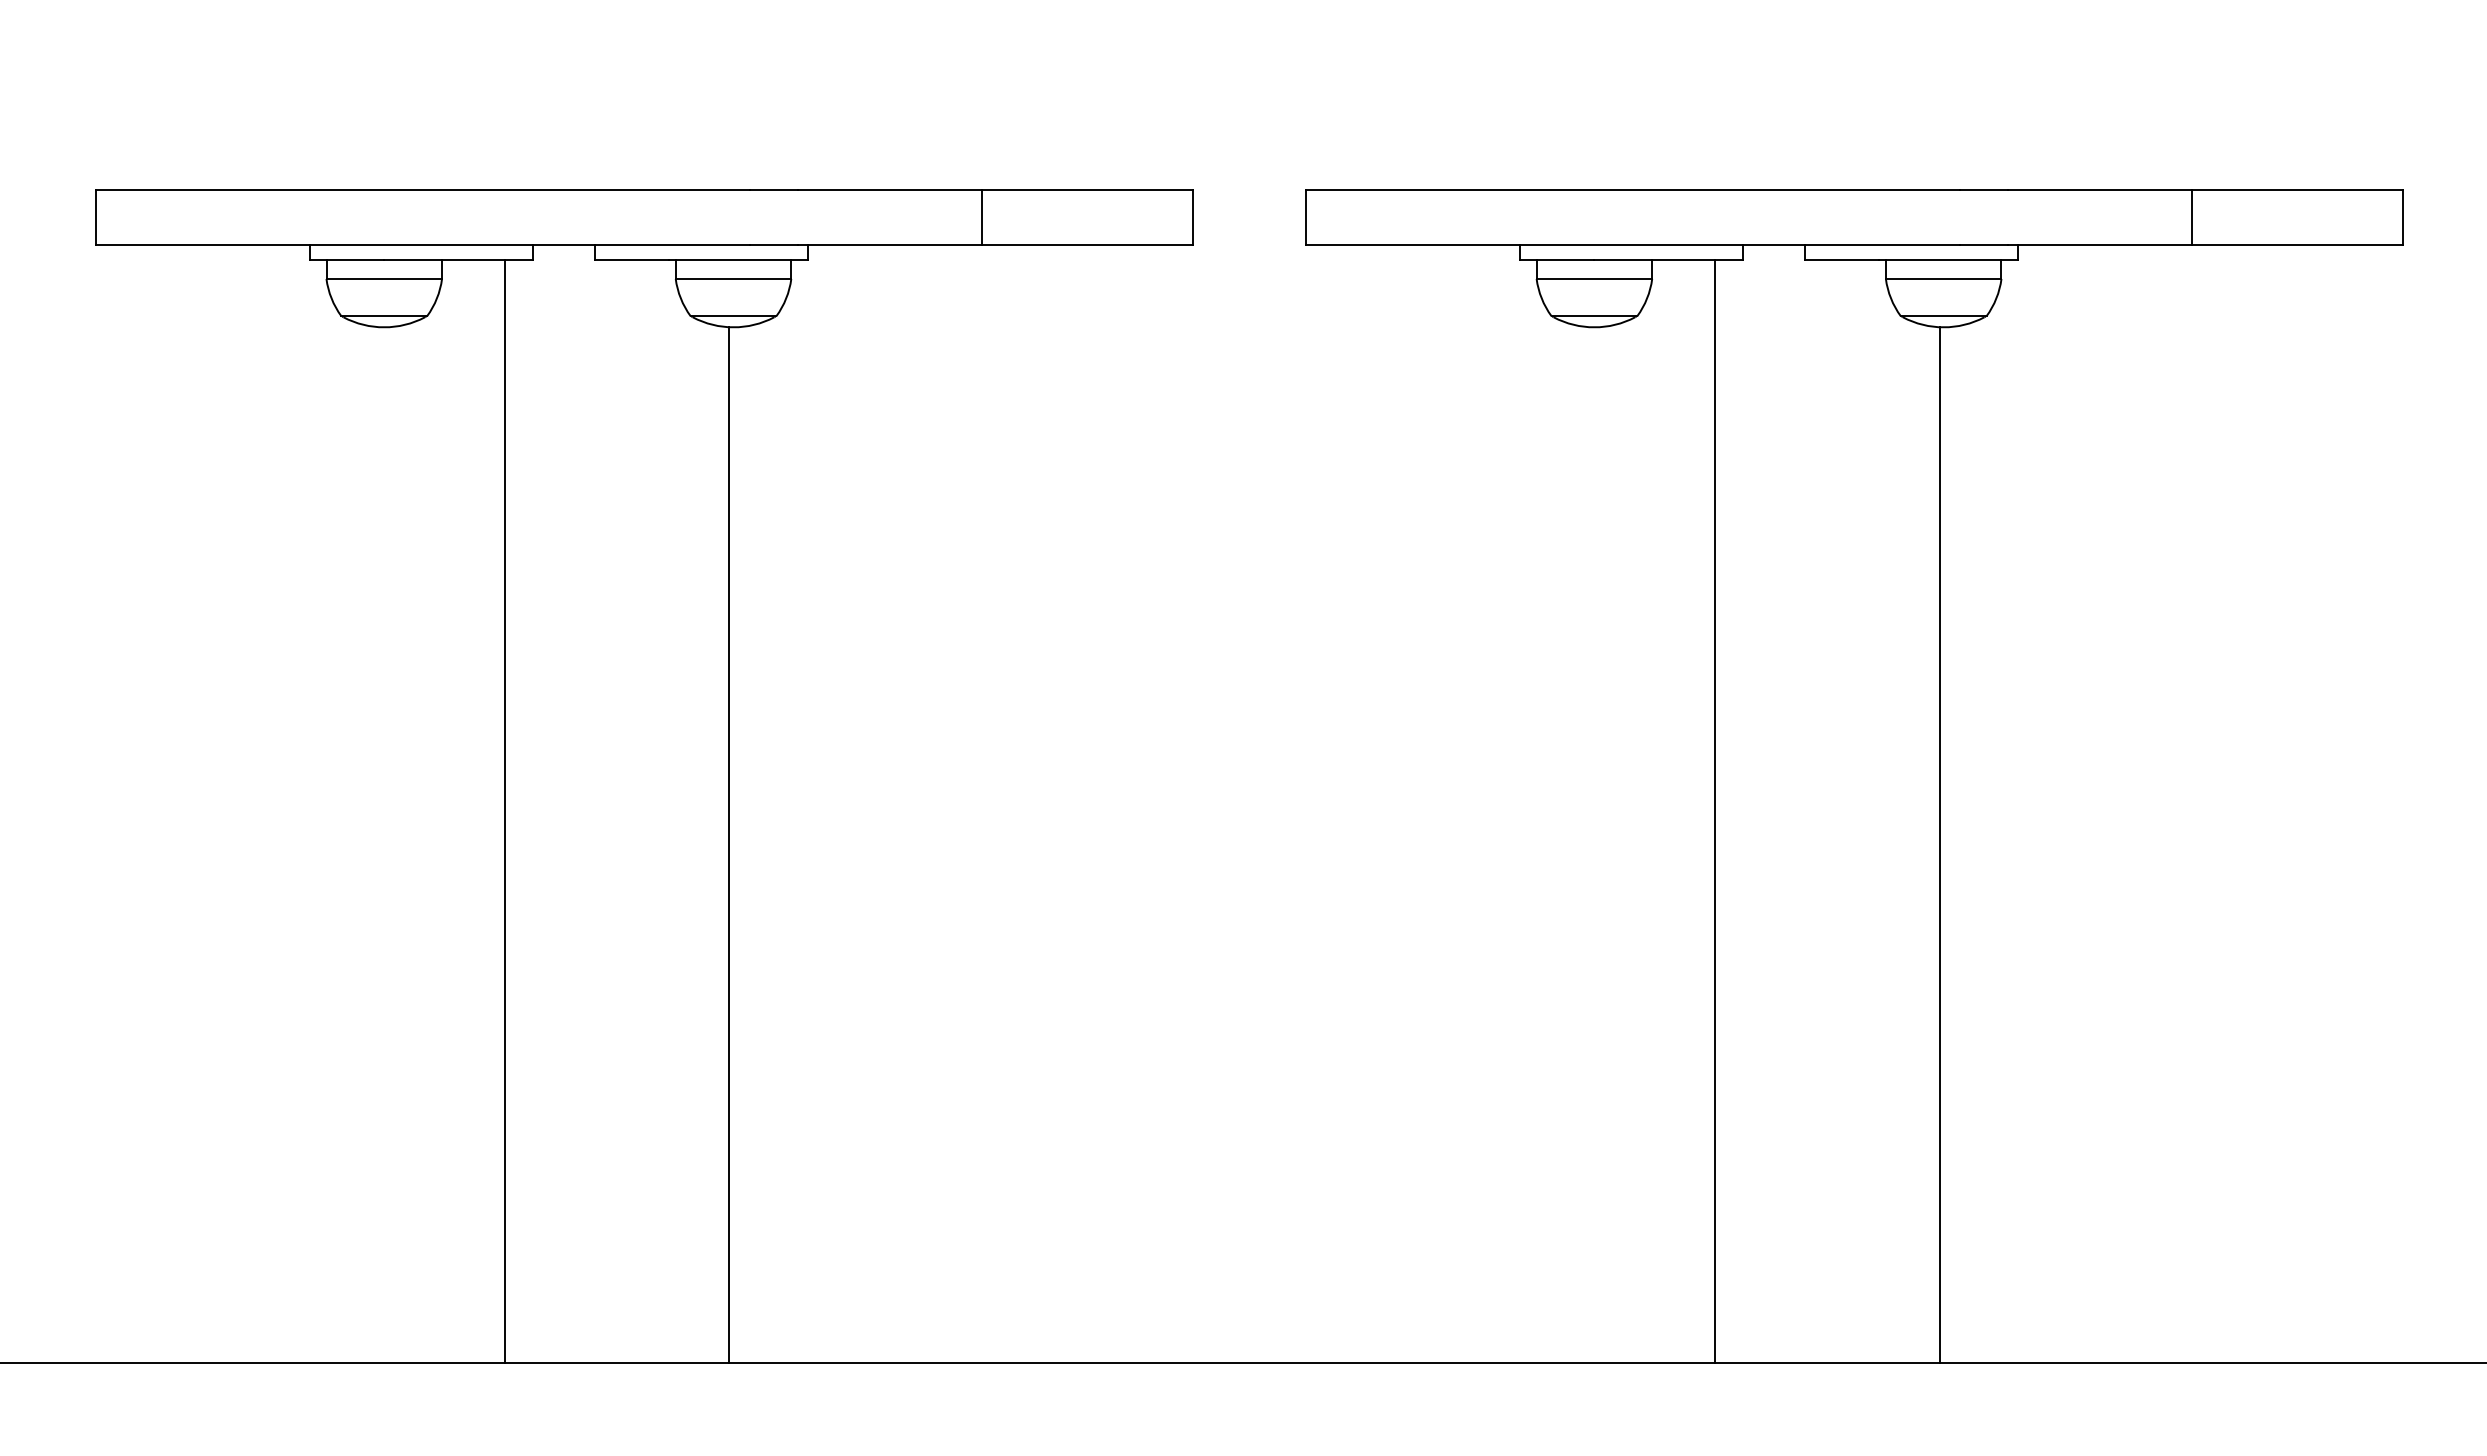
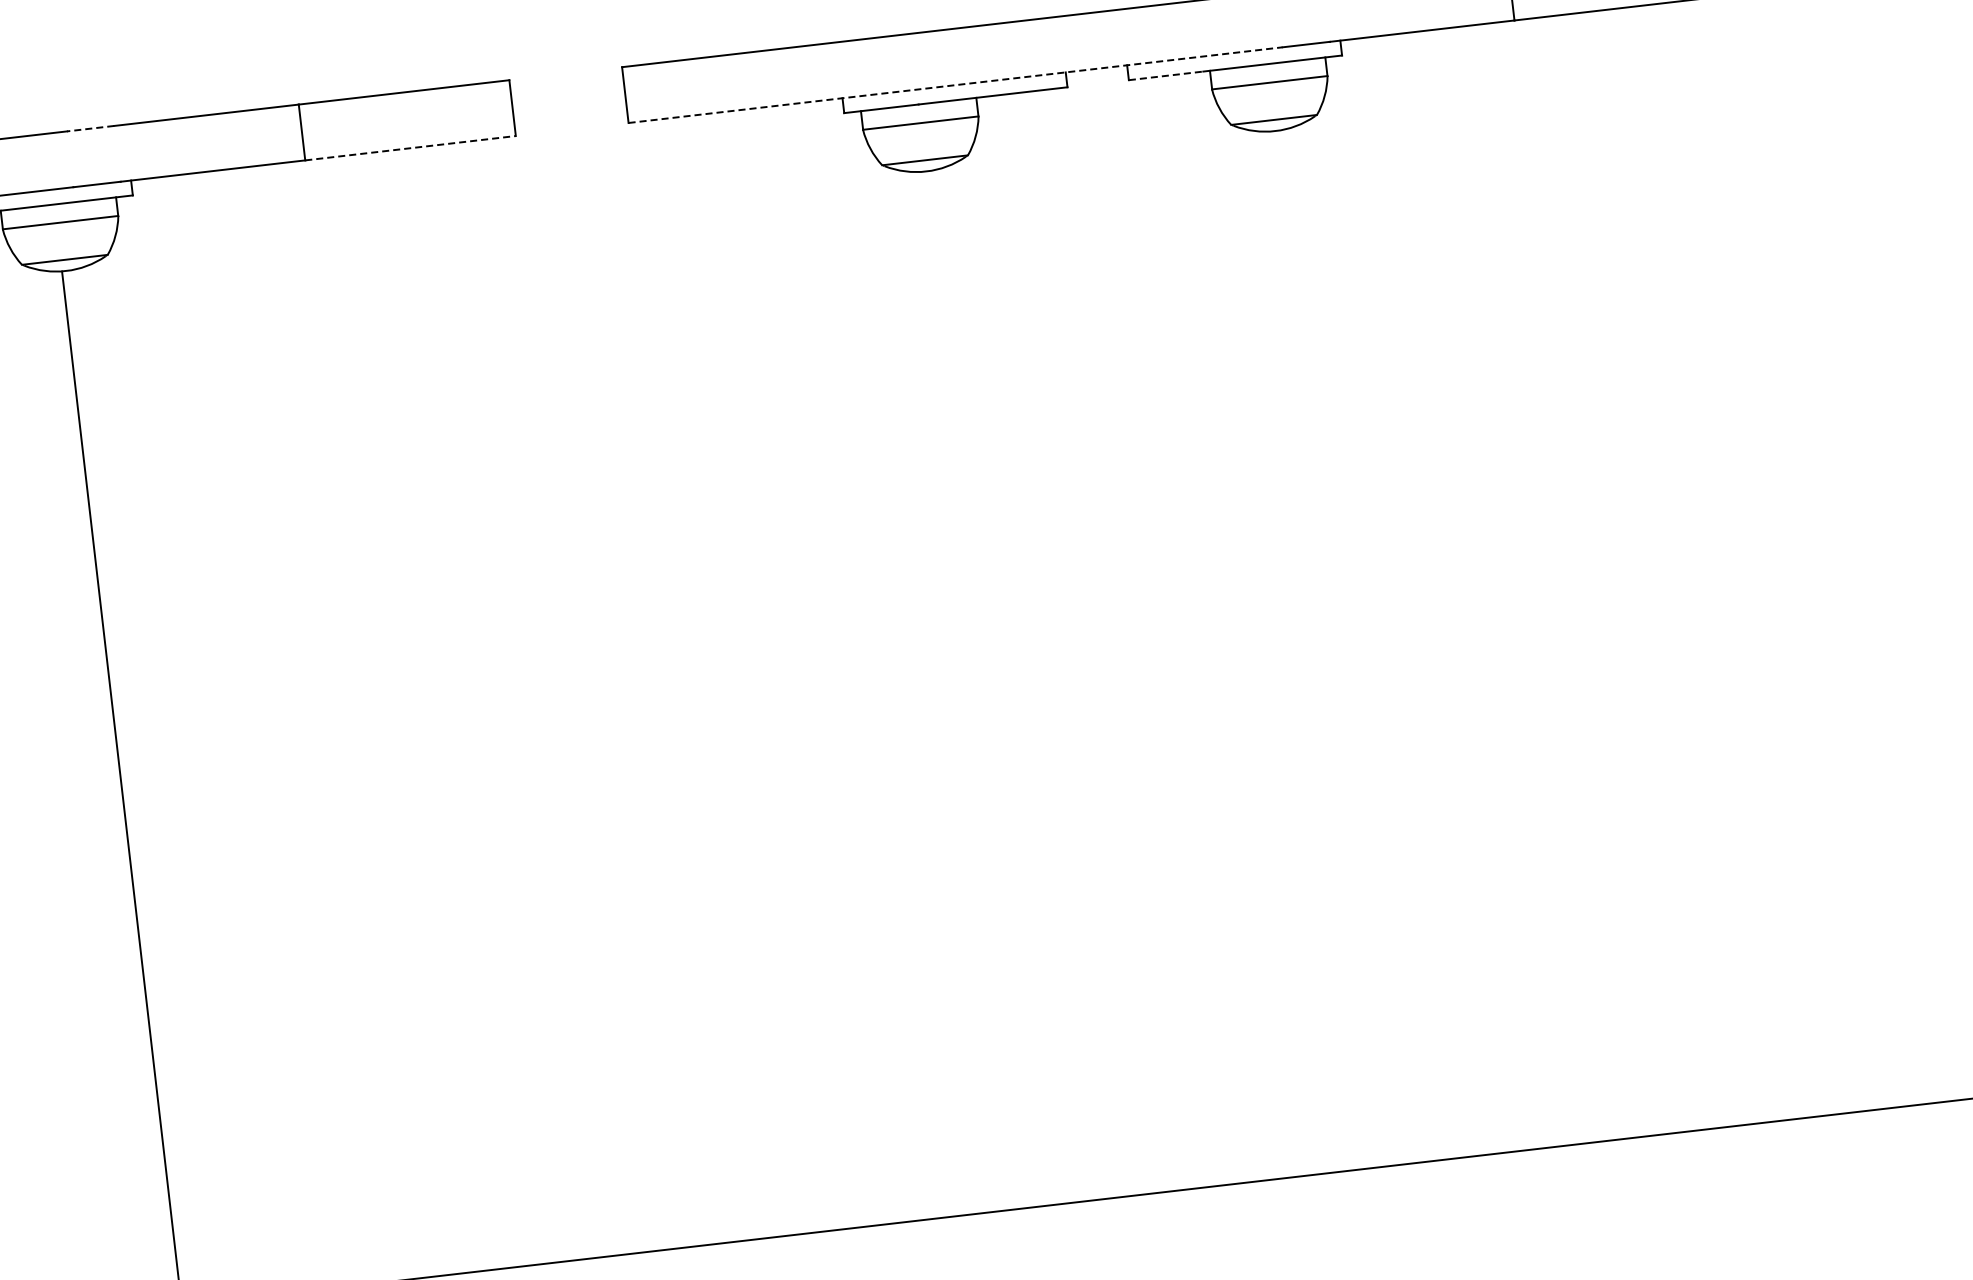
line: (773, 189) -> (90, 128), solid -> dashed
line: (1088, 245) -> (411, 148), solid -> dashed
line: (1633, 245) -> (955, 85), solid -> dashed
line: (1842, 260) -> (1166, 76), solid -> dashed
line: (1715, 811) -> (1103, 641), removed
line: (1939, 844) -> (1331, 648), removed

